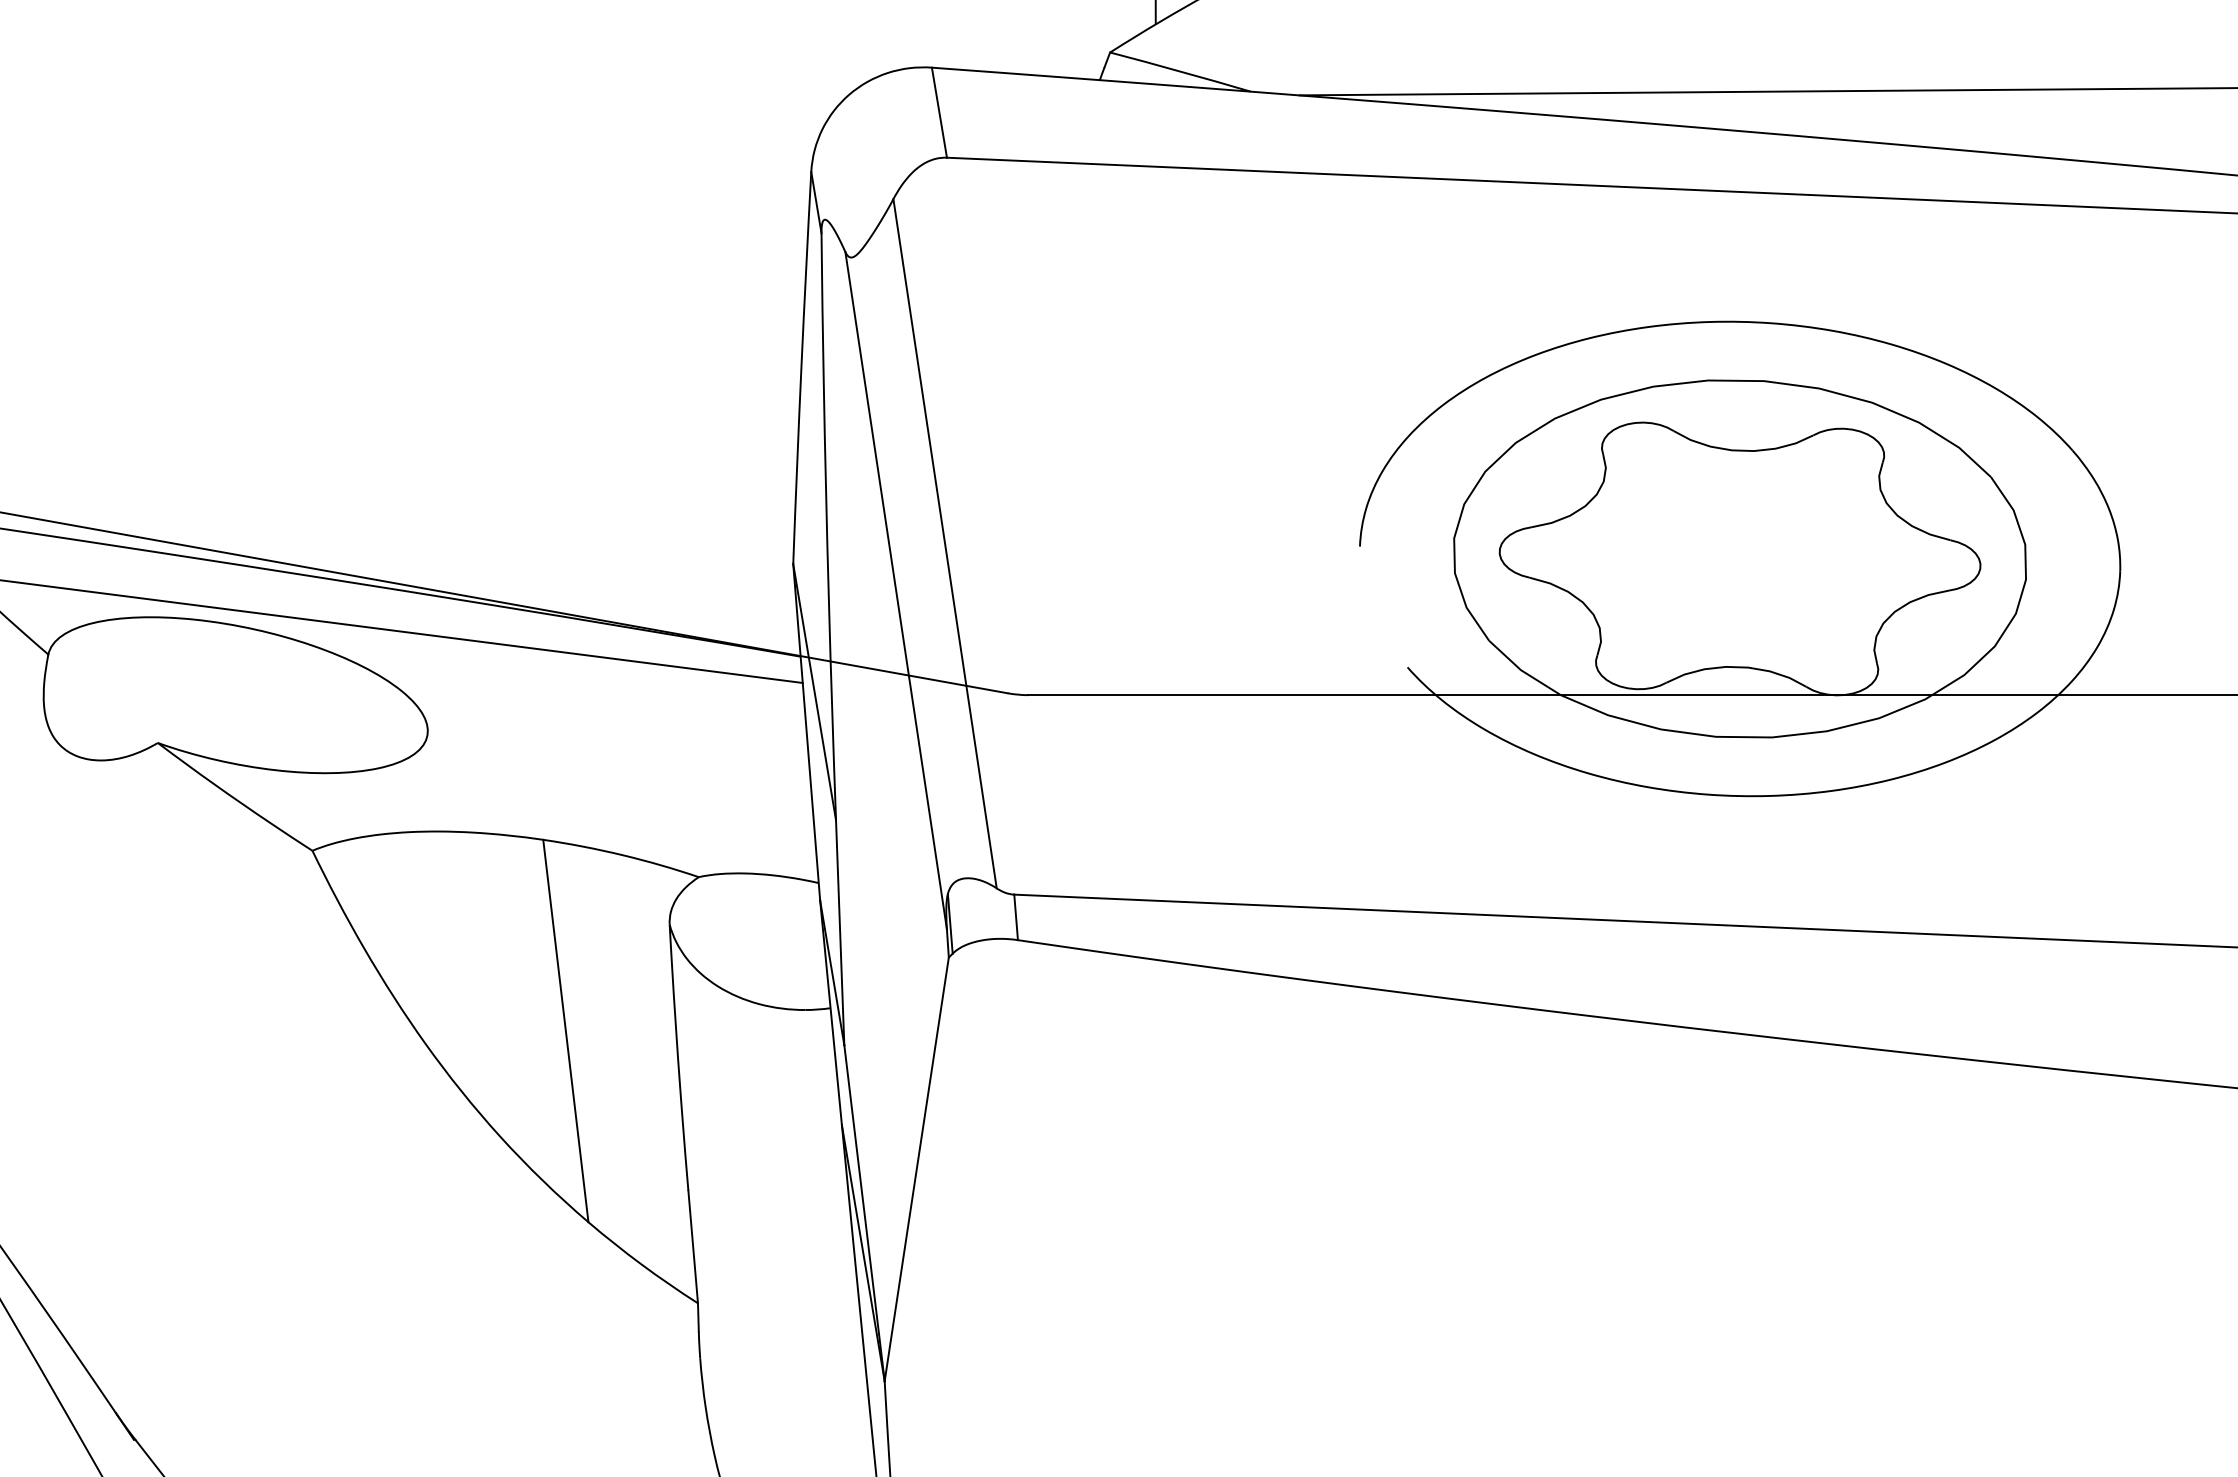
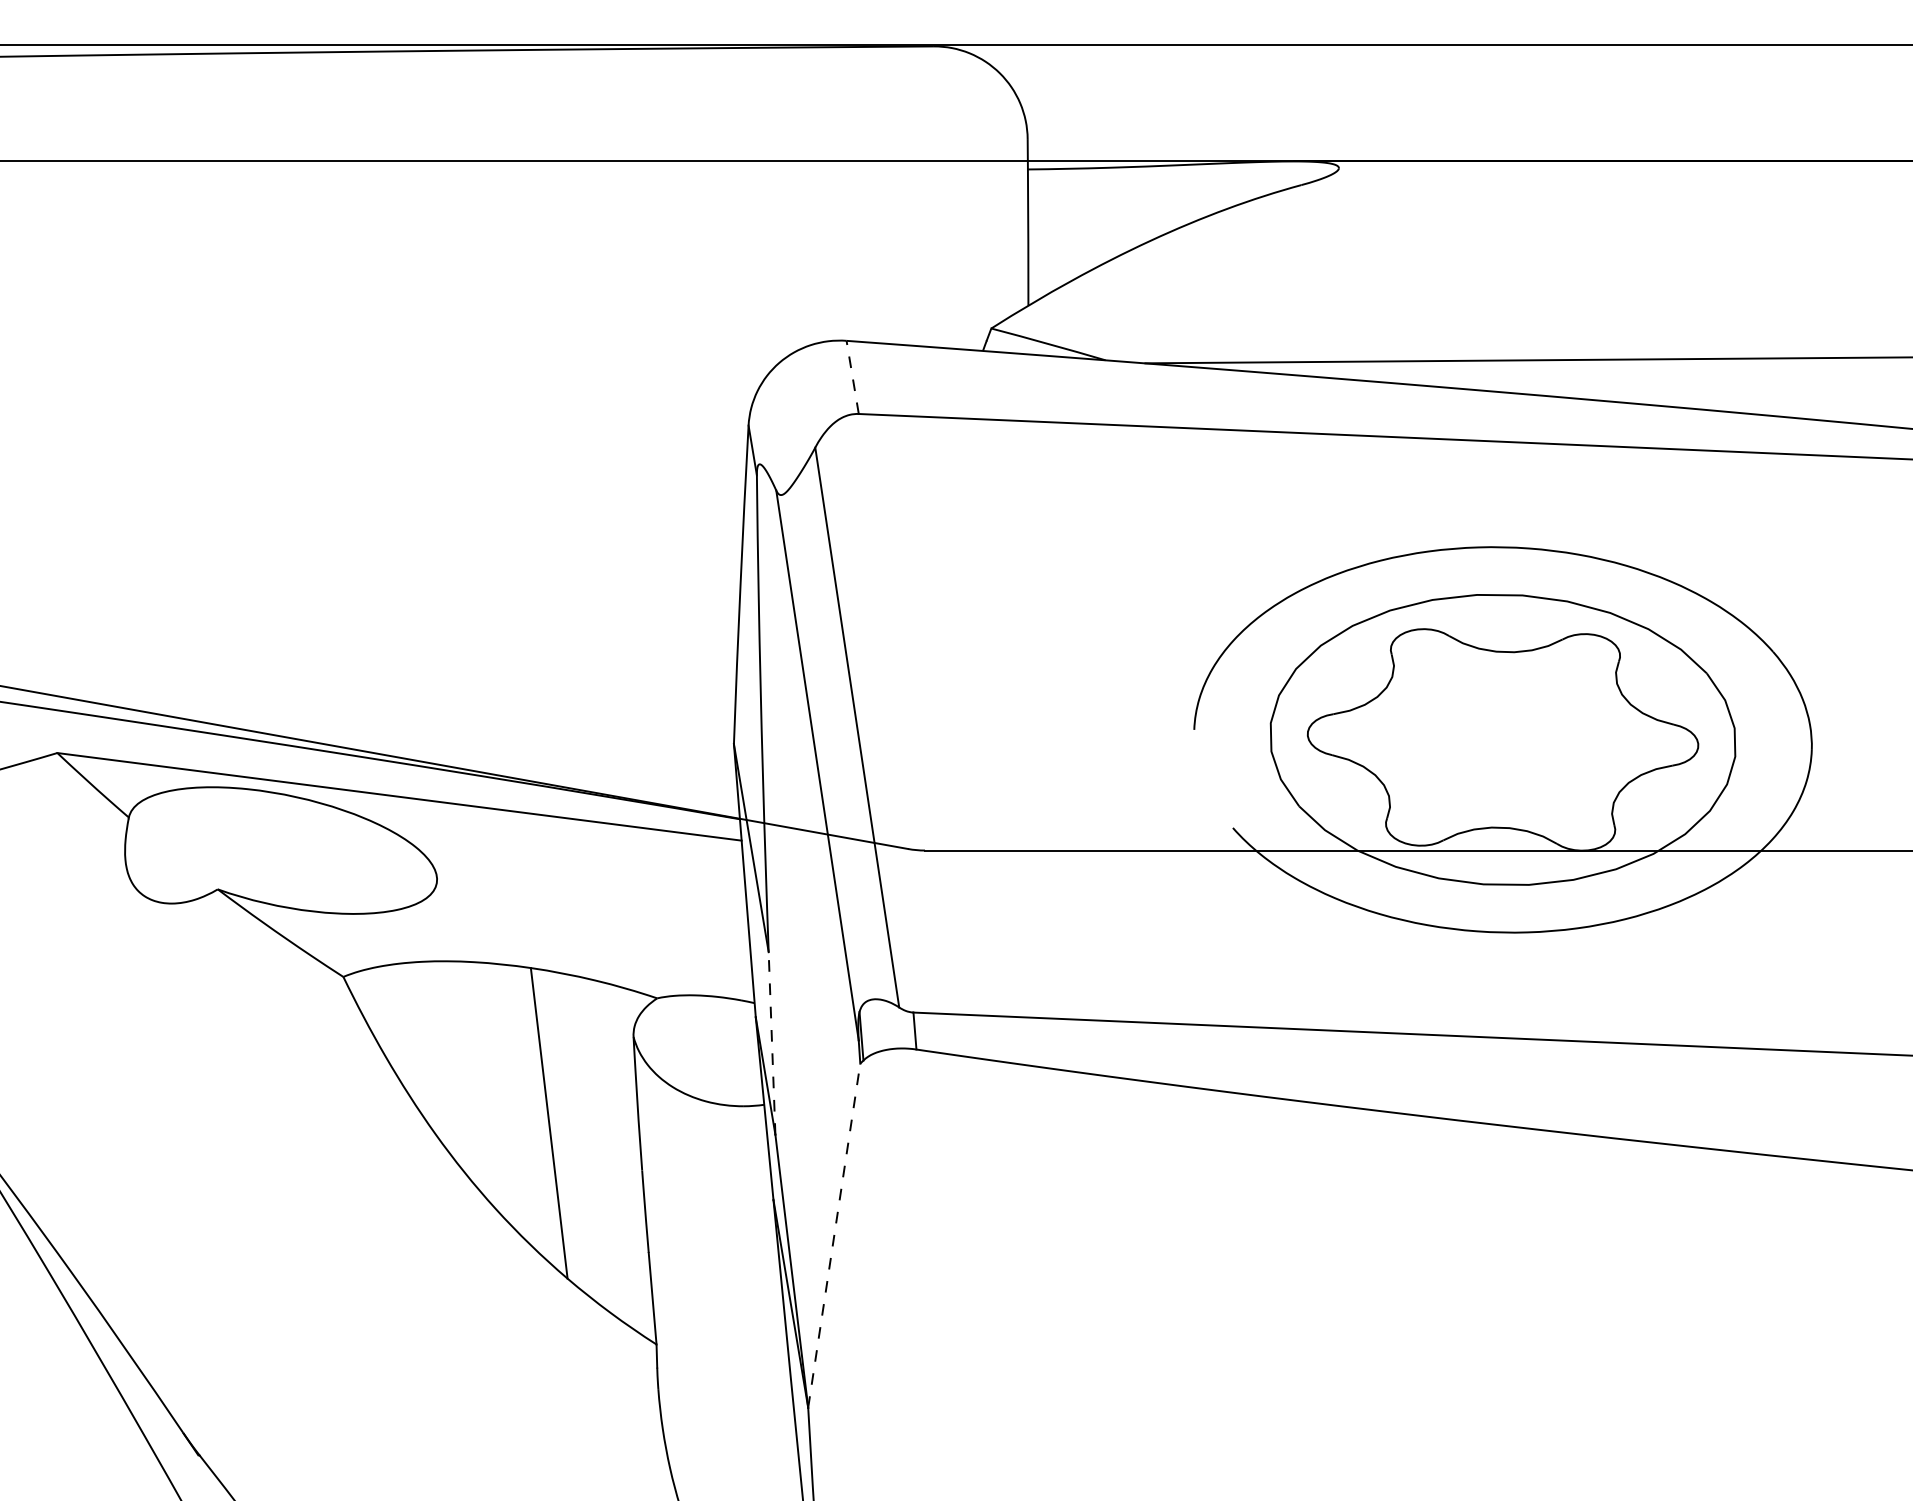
line: (939, 111) -> (852, 376), solid -> dashed
line: (840, 932) -> (772, 1043), solid -> dashed
line: (917, 1169) -> (834, 1235), solid -> dashed

